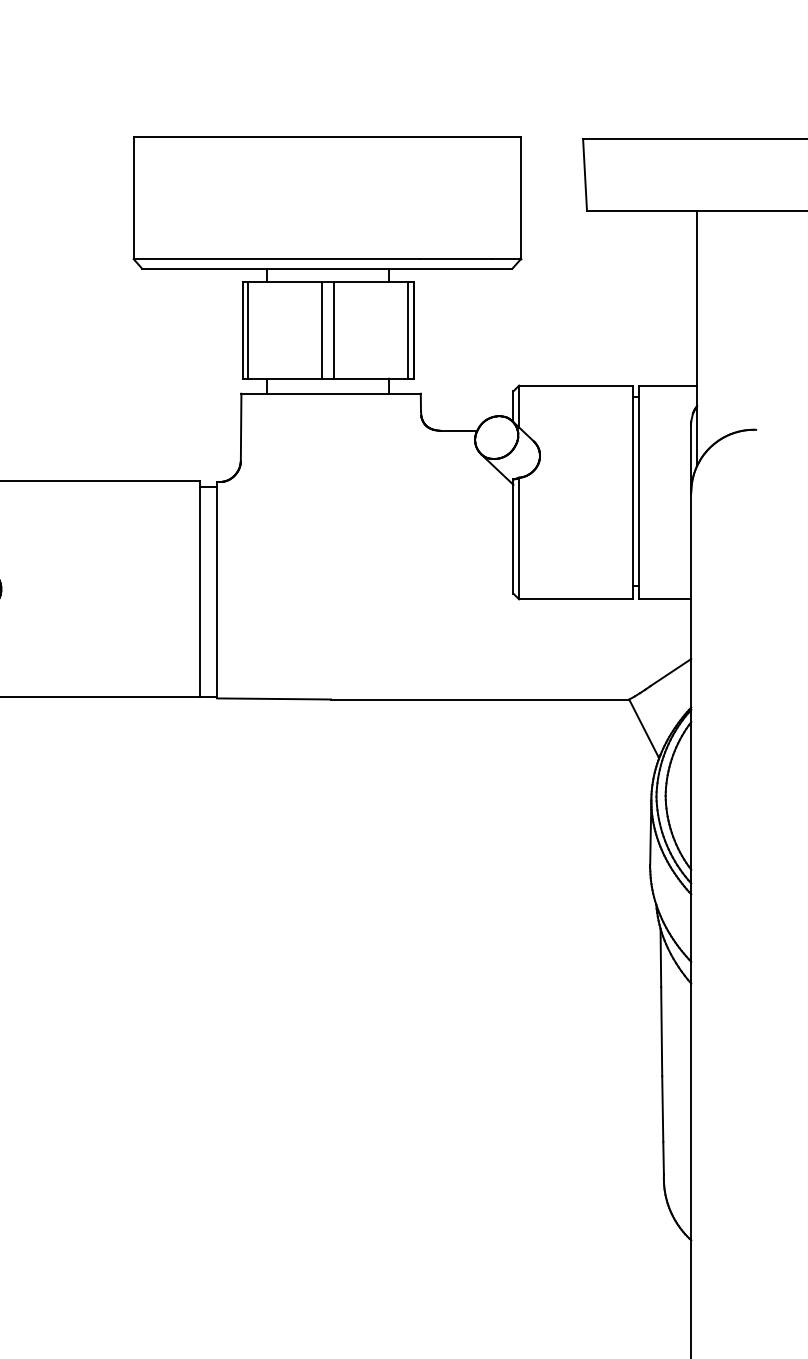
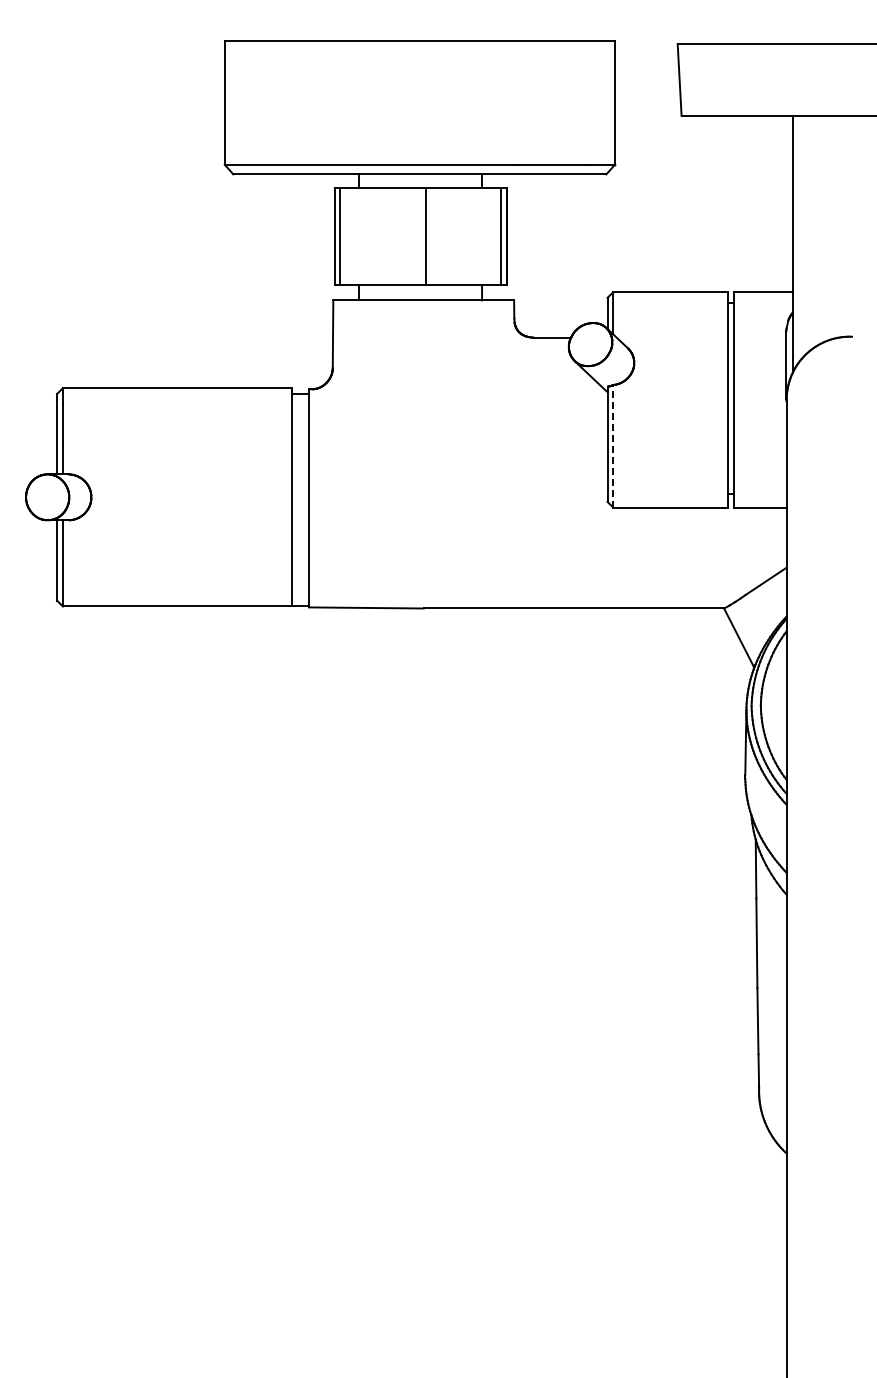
line: (321, 330) -> (414, 236), removed
line: (519, 537) -> (613, 445), solid -> dashed

